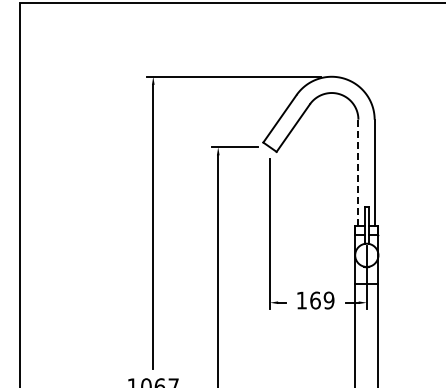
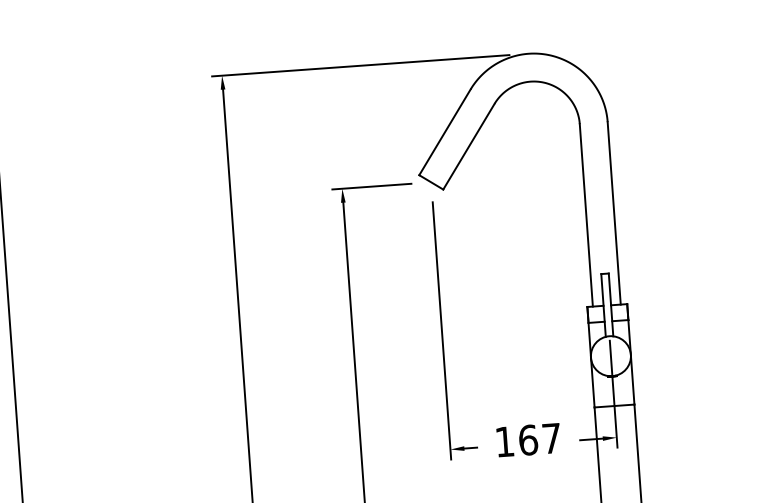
line: (358, 172) -> (586, 214), dashed -> solid
text: (328, 300) -> (550, 438), 169 -> 167

